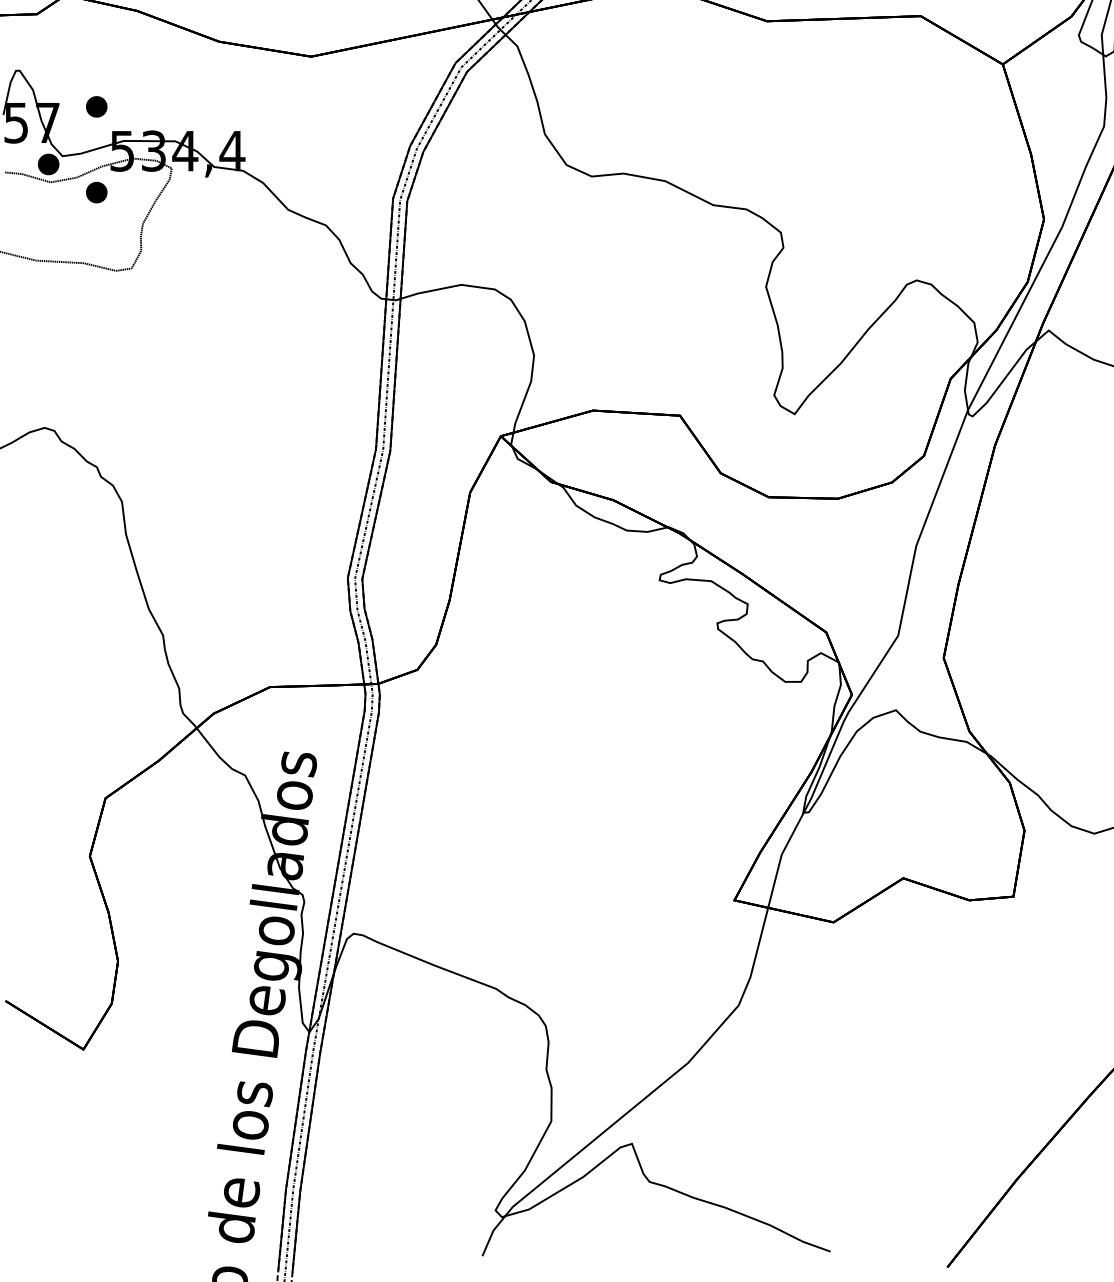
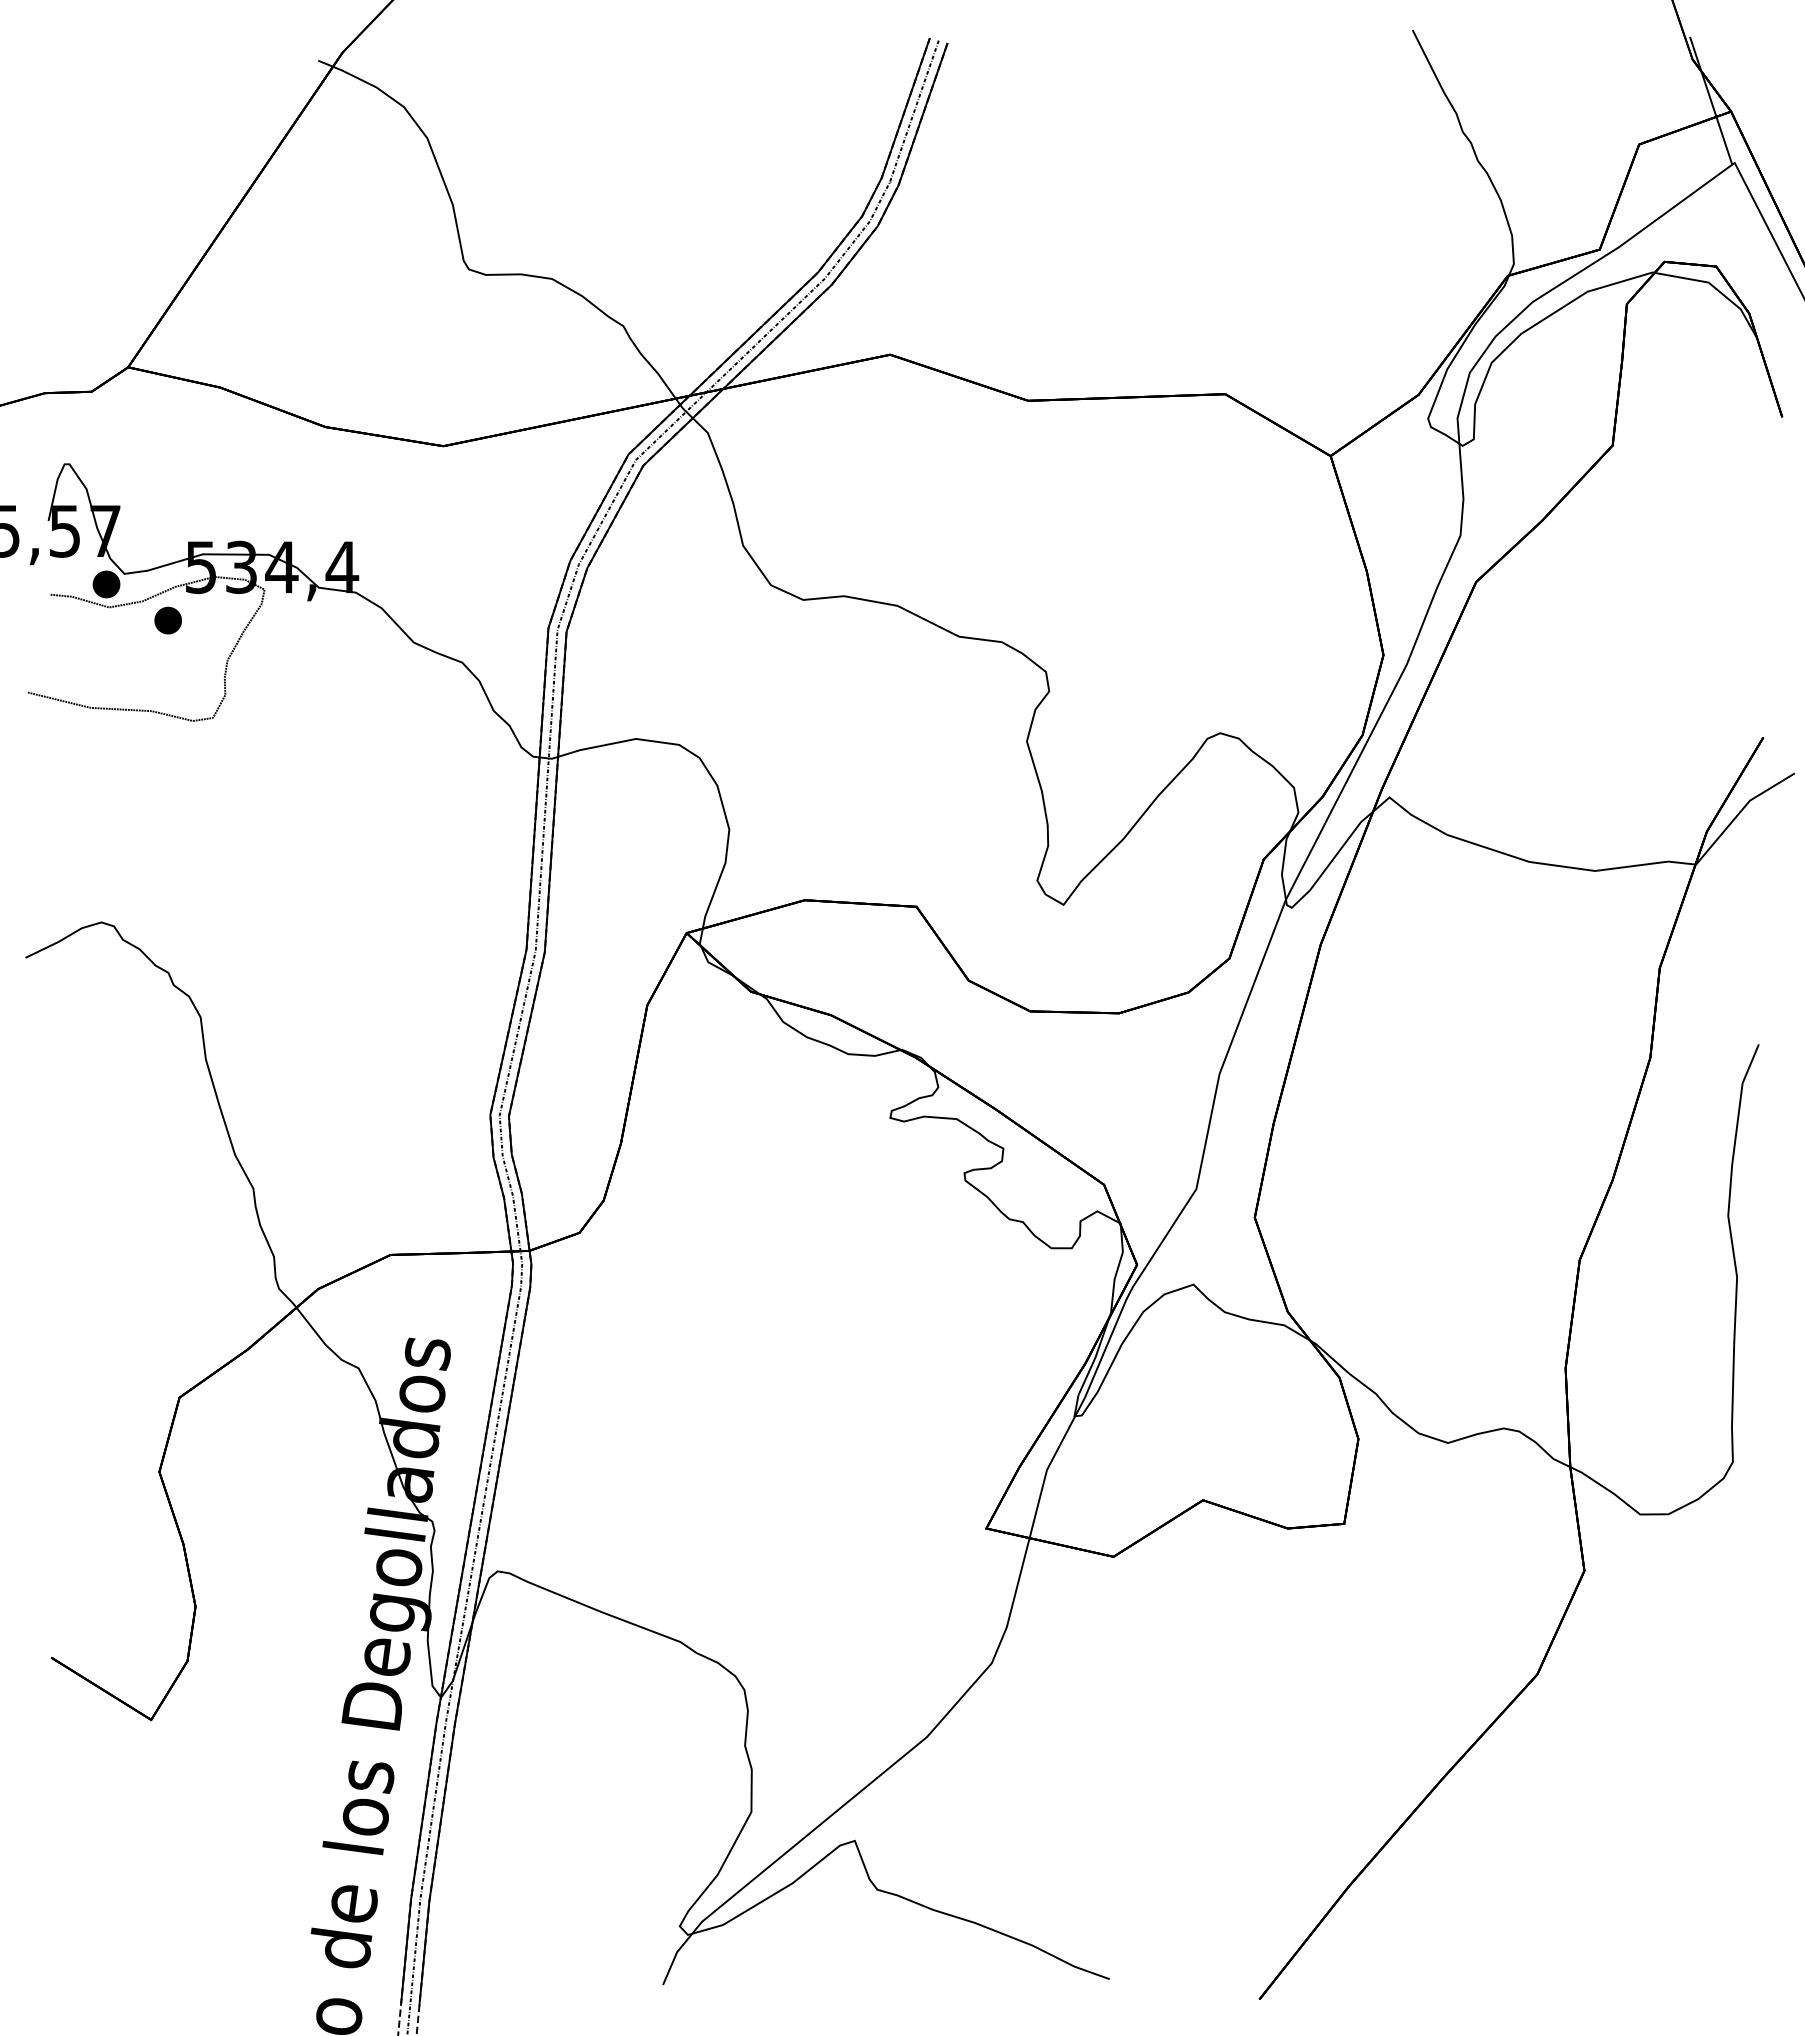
part: (96, 106) -> (167, 510), removed

